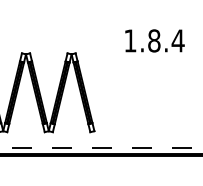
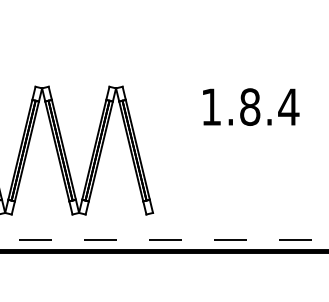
text: (154, 40) -> (250, 106), moved

